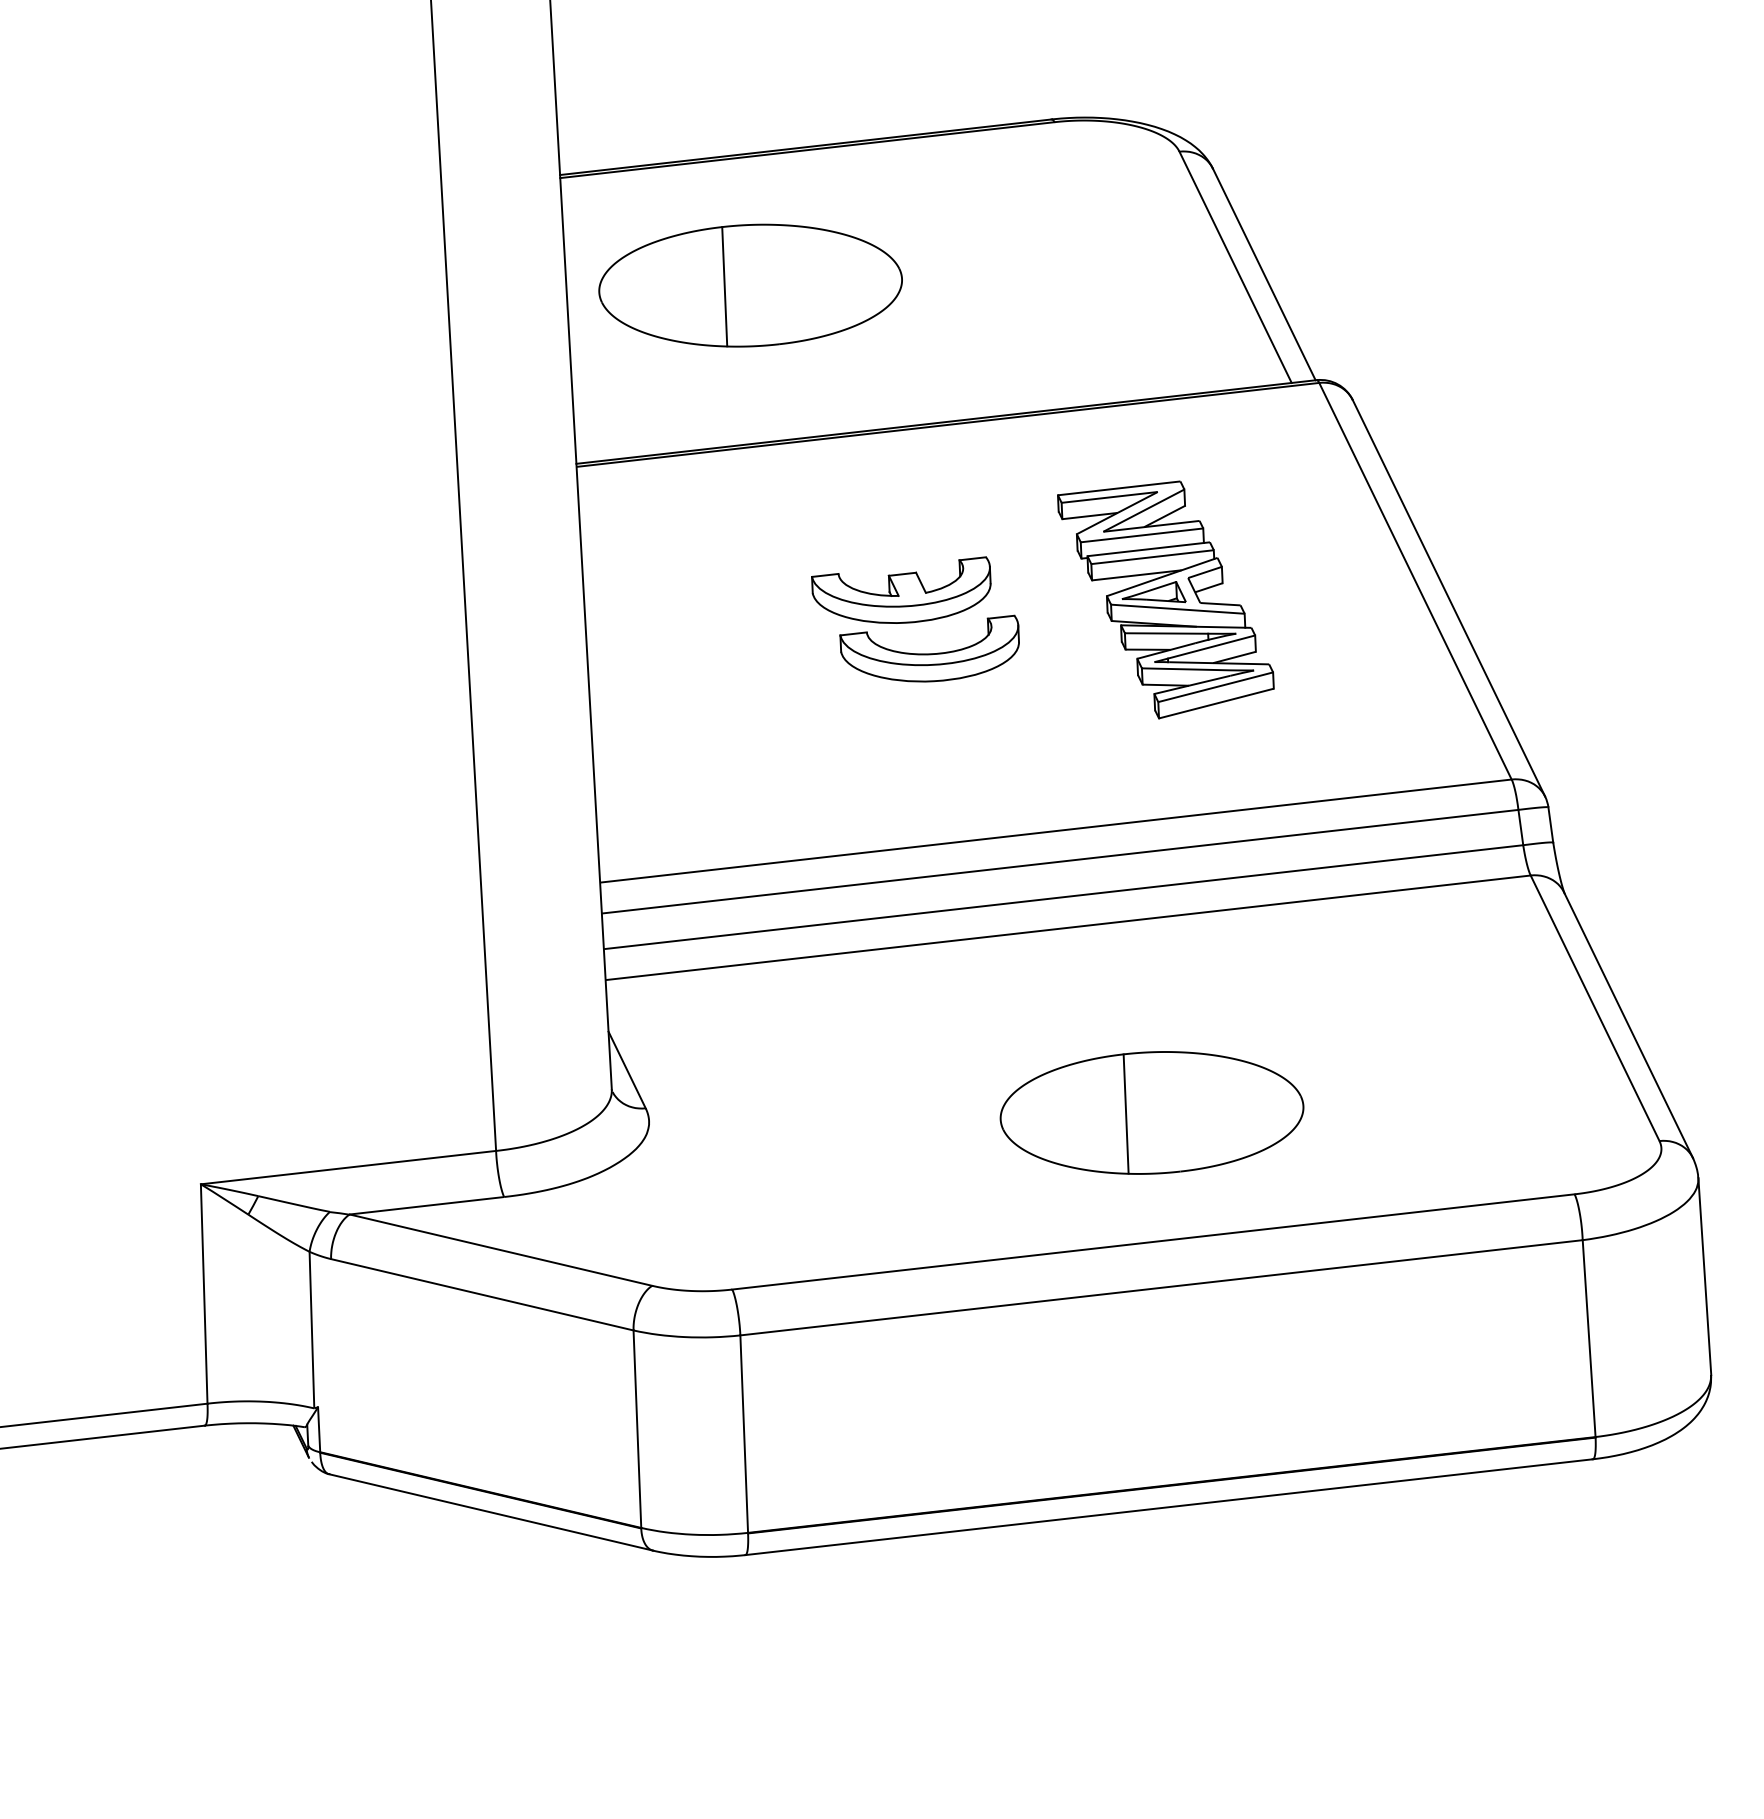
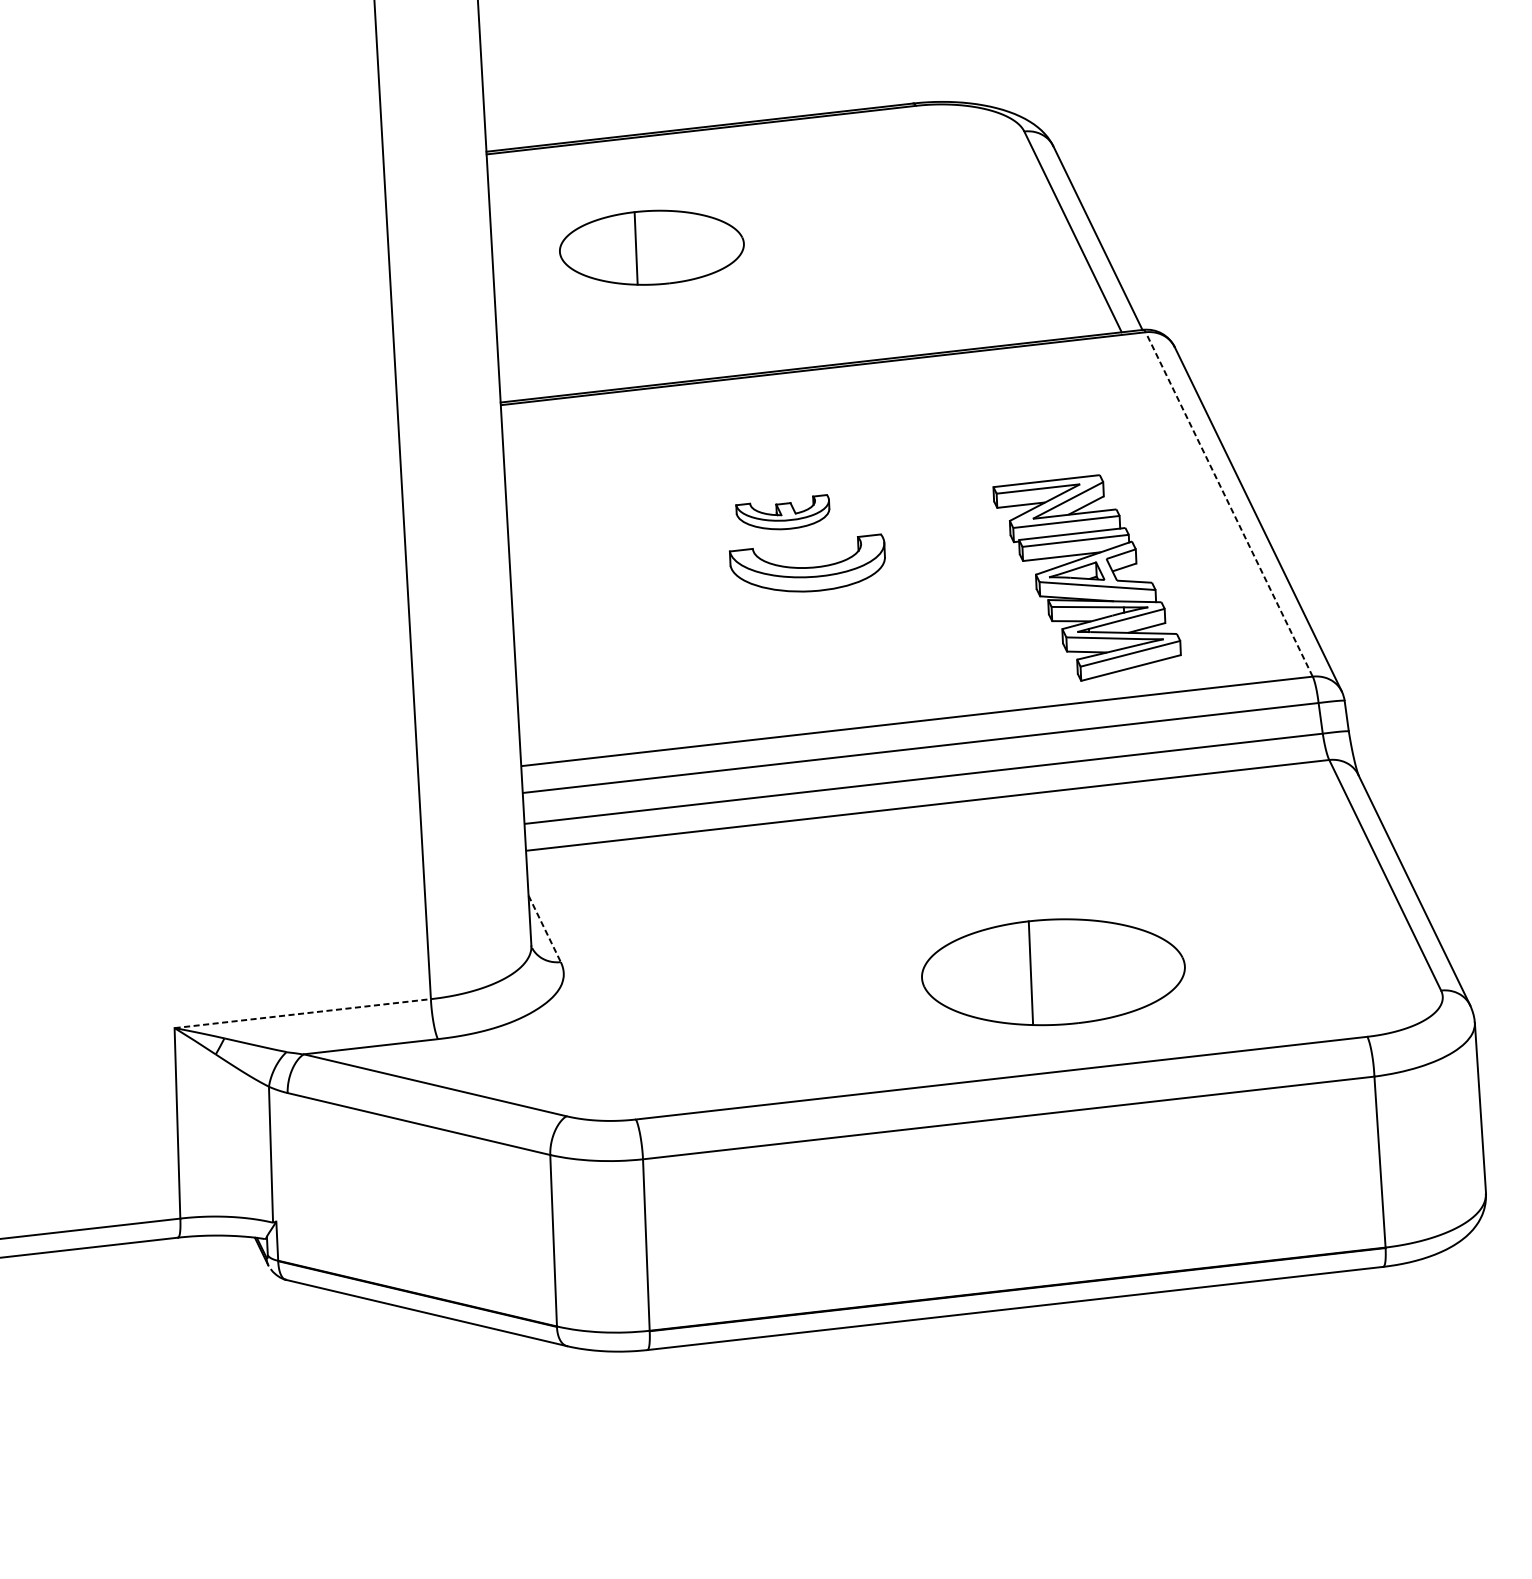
part: (750, 285) -> (651, 247), size x0.7
line: (1415, 580) -> (1229, 503), solid -> dashed
part: (901, 589) -> (782, 511), size x0.6
part: (1165, 599) -> (1086, 577), moved
line: (627, 1070) -> (545, 929), solid -> dashed
part: (1151, 1112) -> (1052, 971), moved
line: (348, 1167) -> (302, 1013), solid -> dashed

